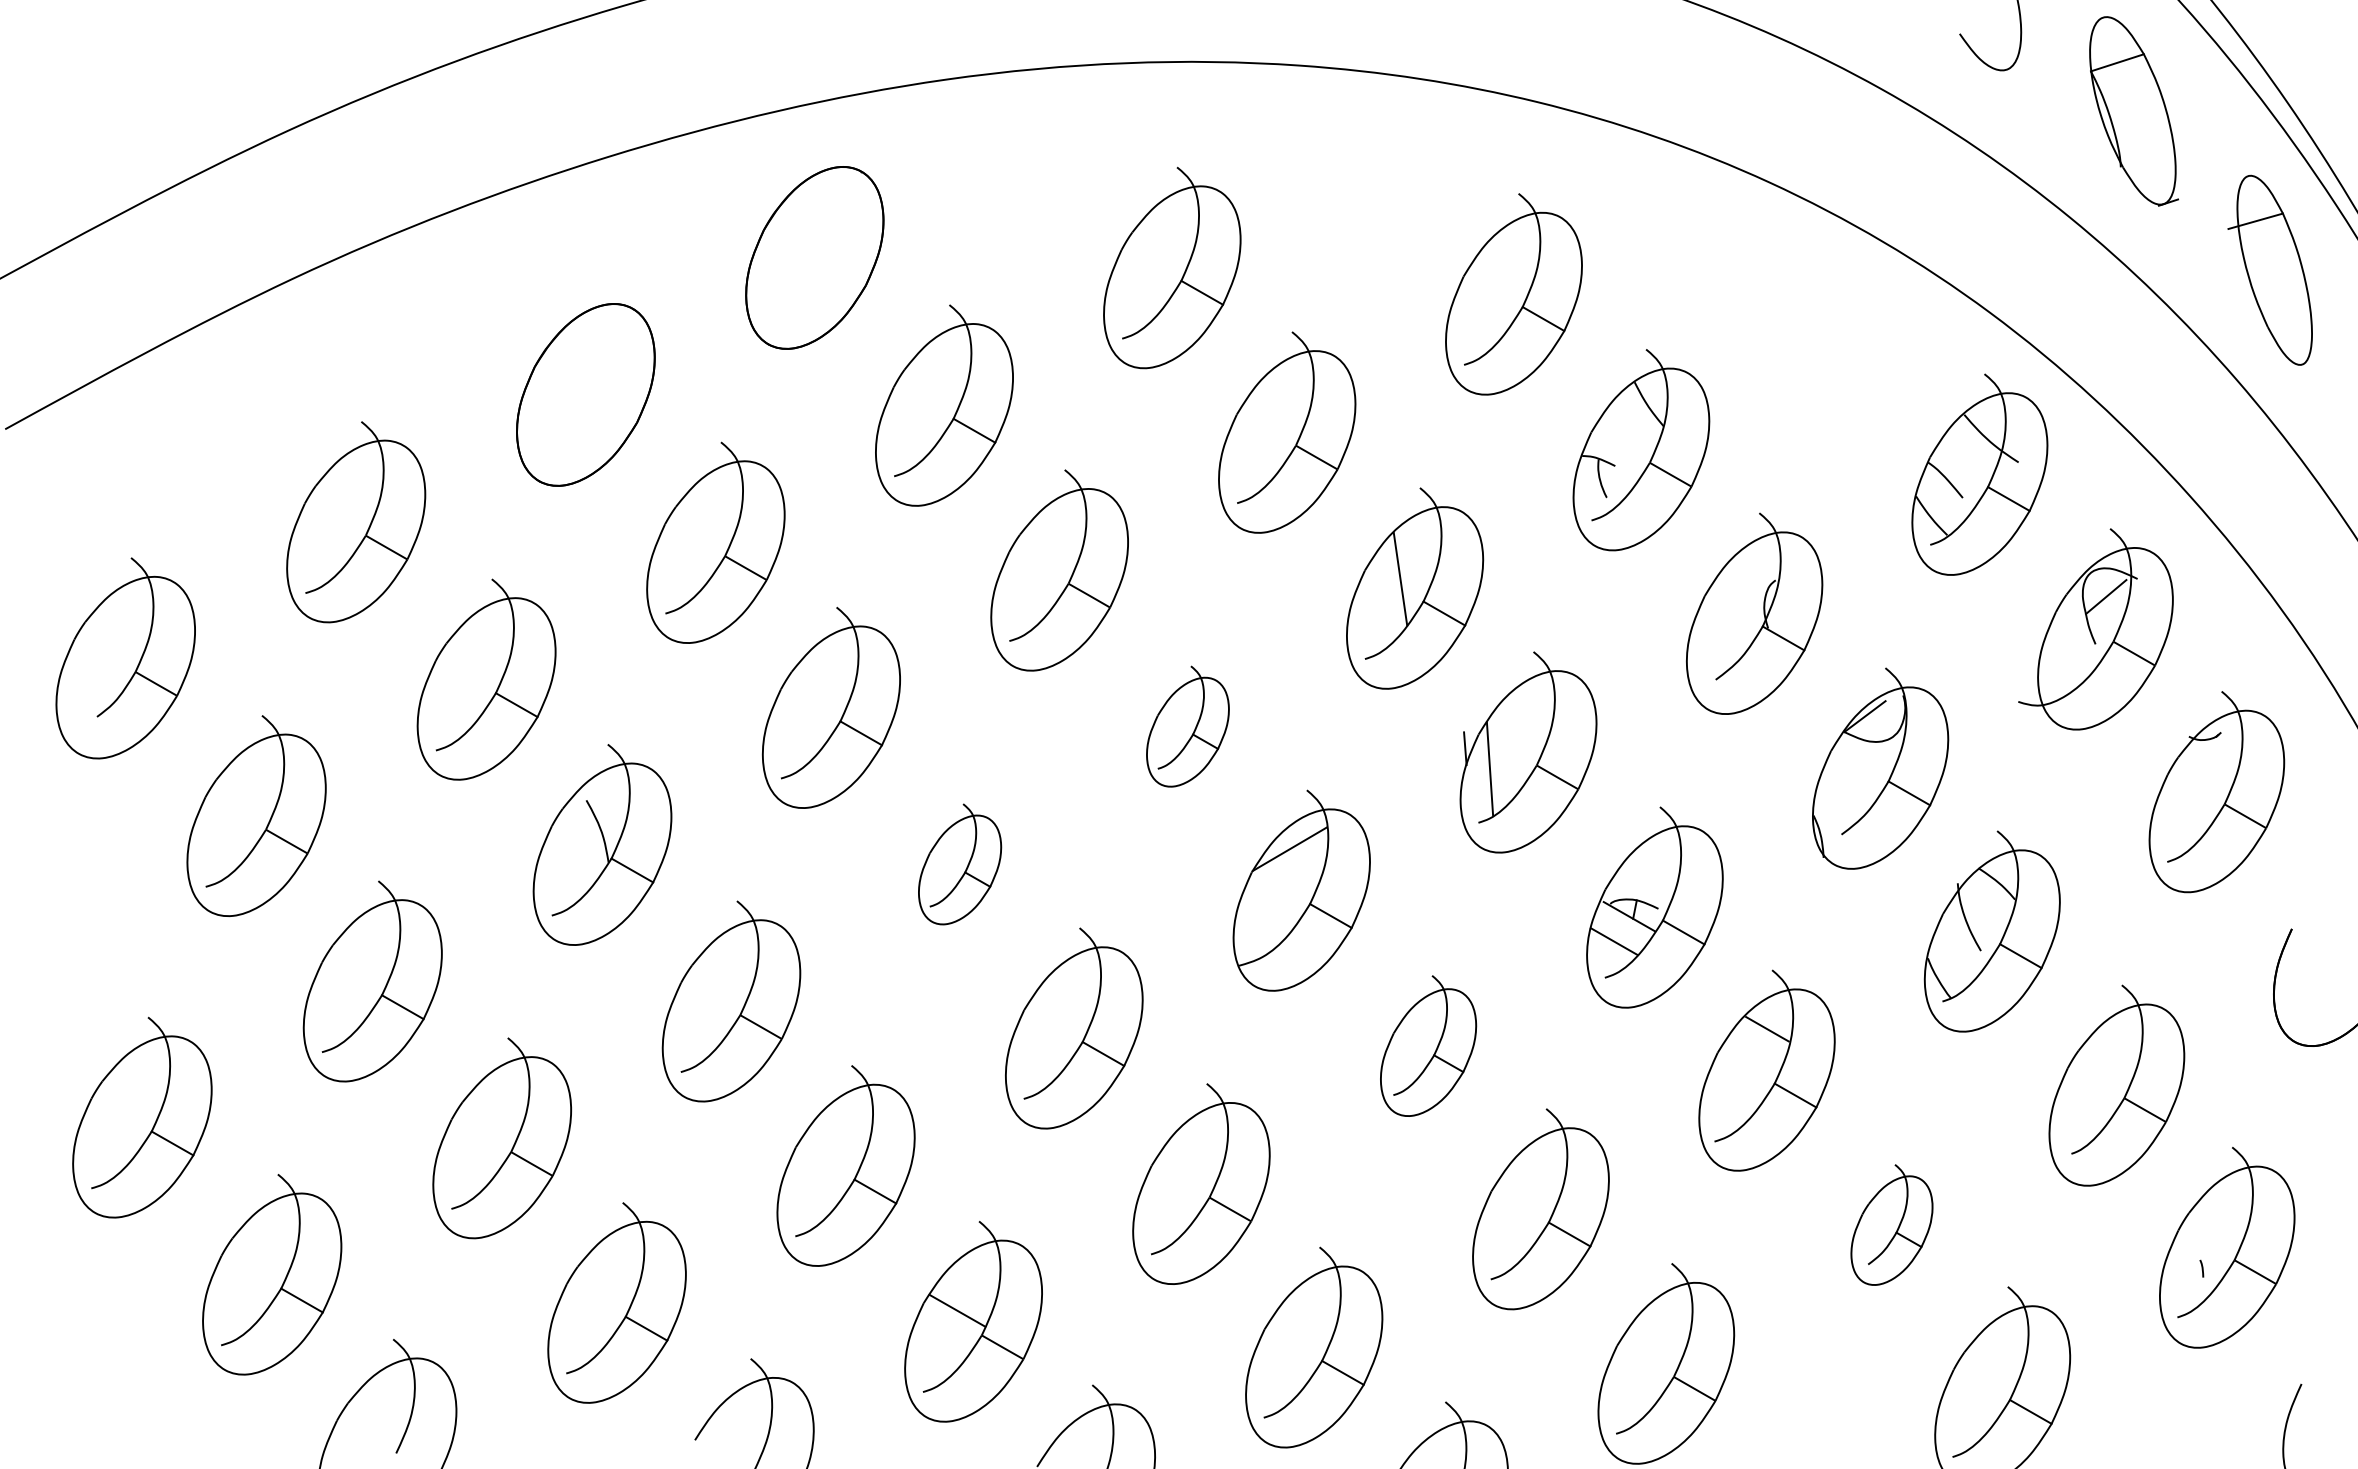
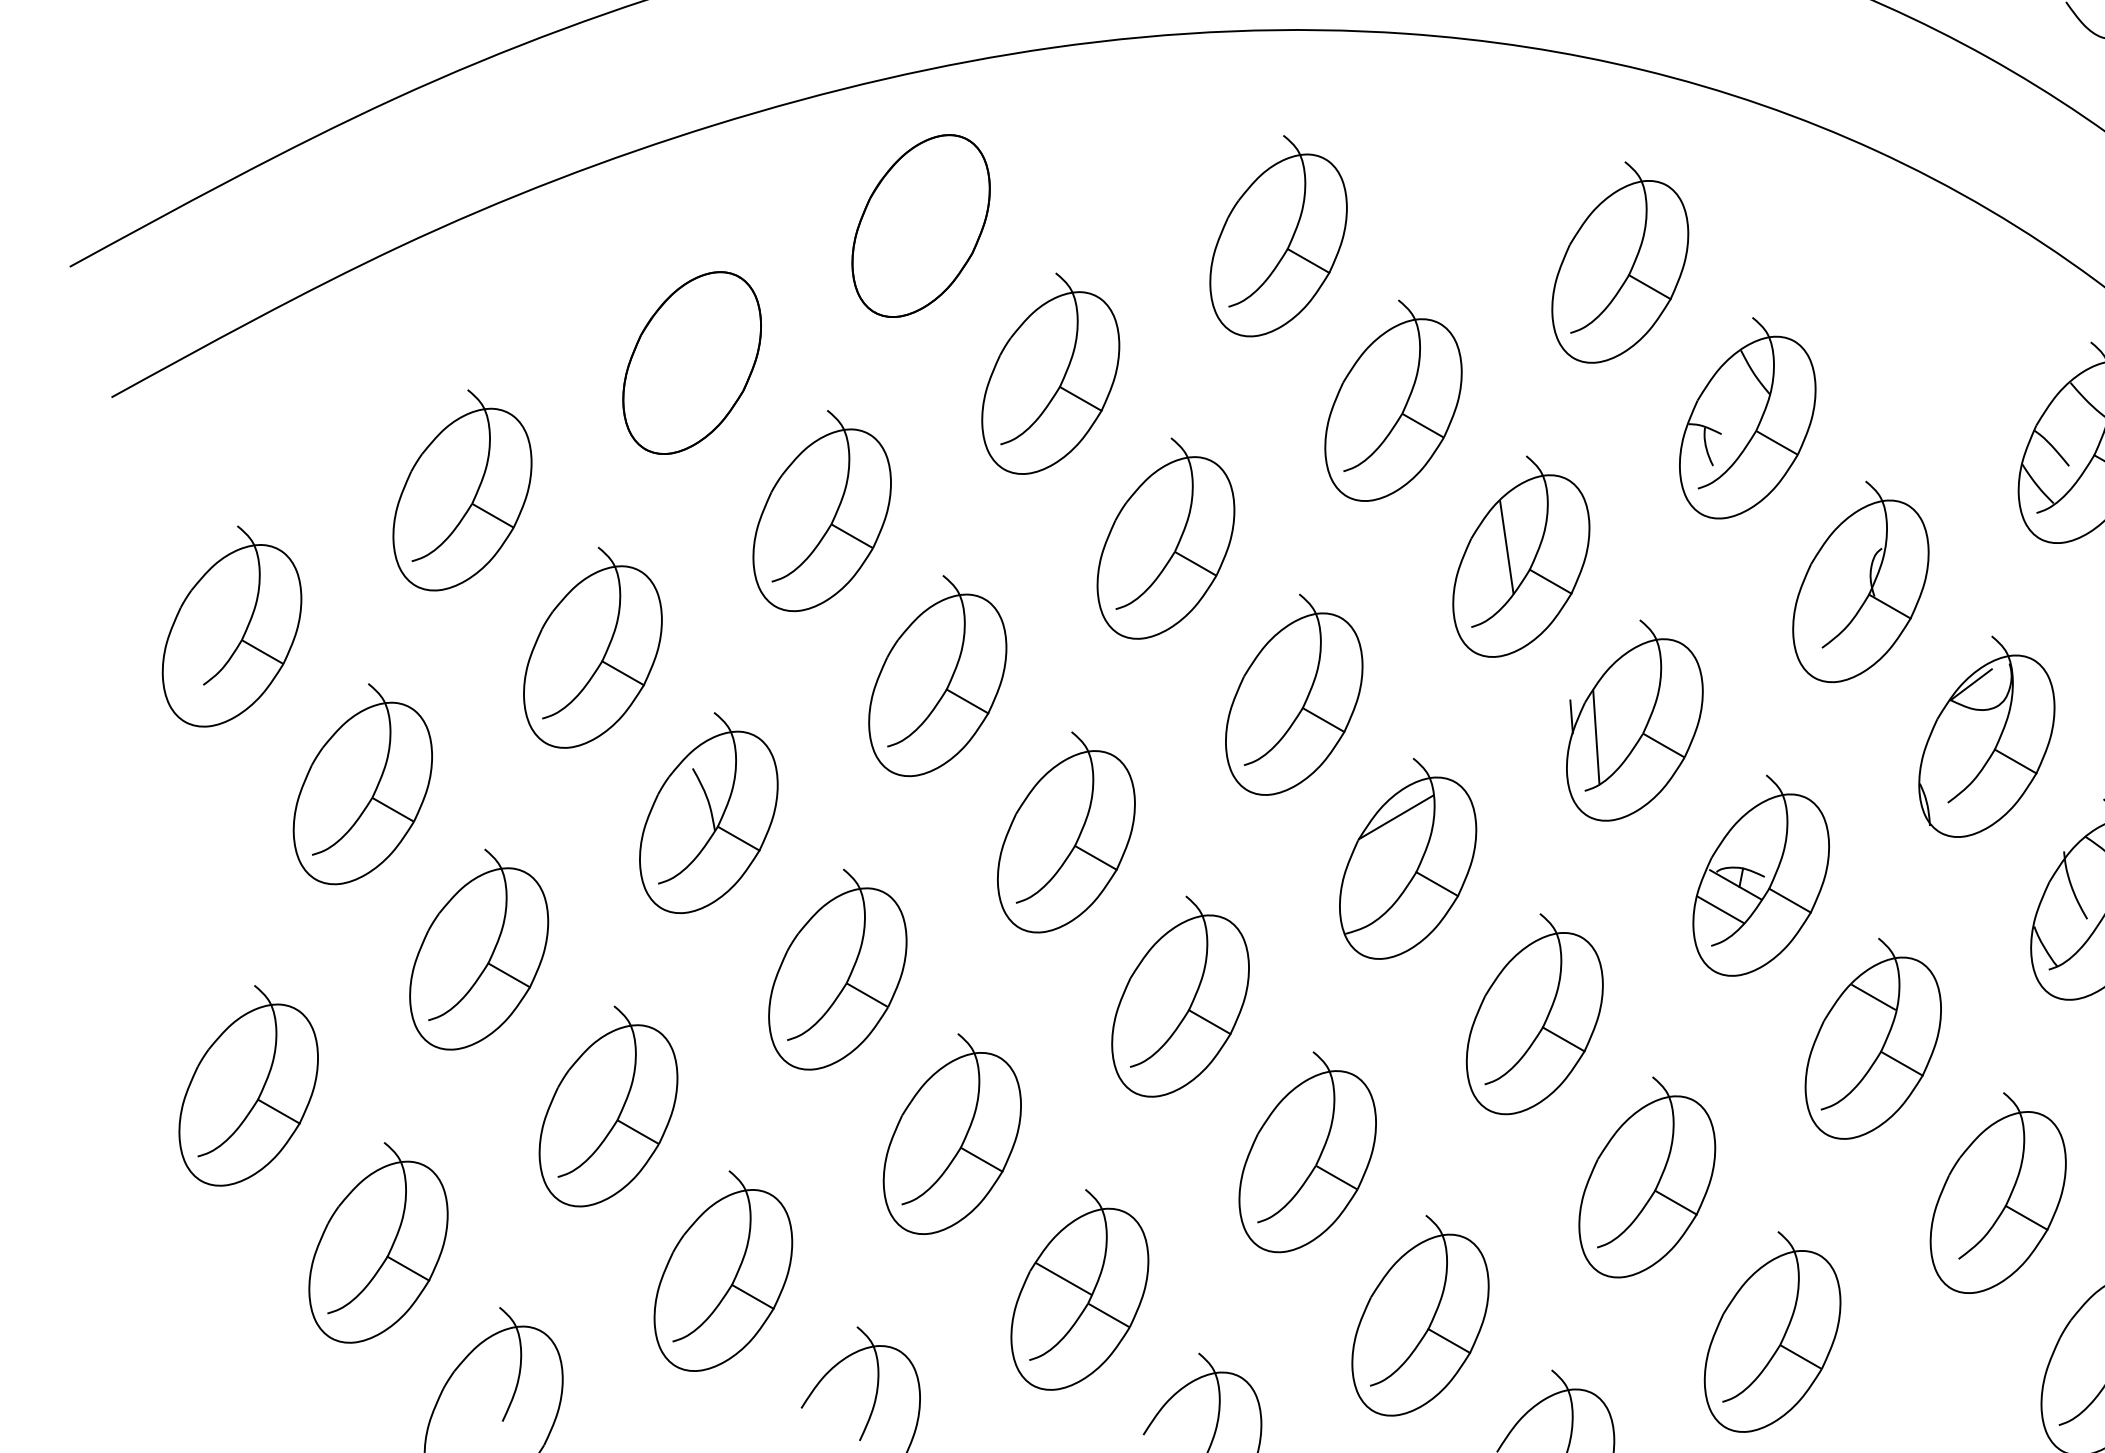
part: (1187, 726) -> (1293, 694), size x1.67
part: (959, 864) -> (1065, 832), size x1.67
part: (1428, 1045) -> (1534, 1013), size x1.43
part: (1891, 1224) -> (1997, 1192), size x1.67

